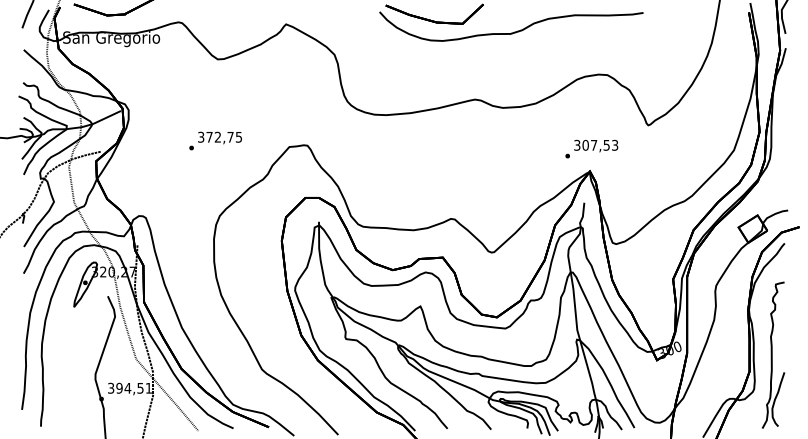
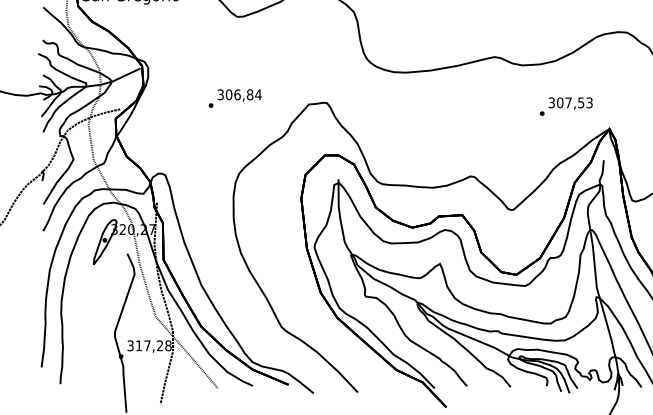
text: (224, 136) -> (244, 94), 372,75 -> 306,84
text: (591, 148) -> (566, 106), moved
text: (134, 387) -> (154, 345), 394,51 -> 317,28

